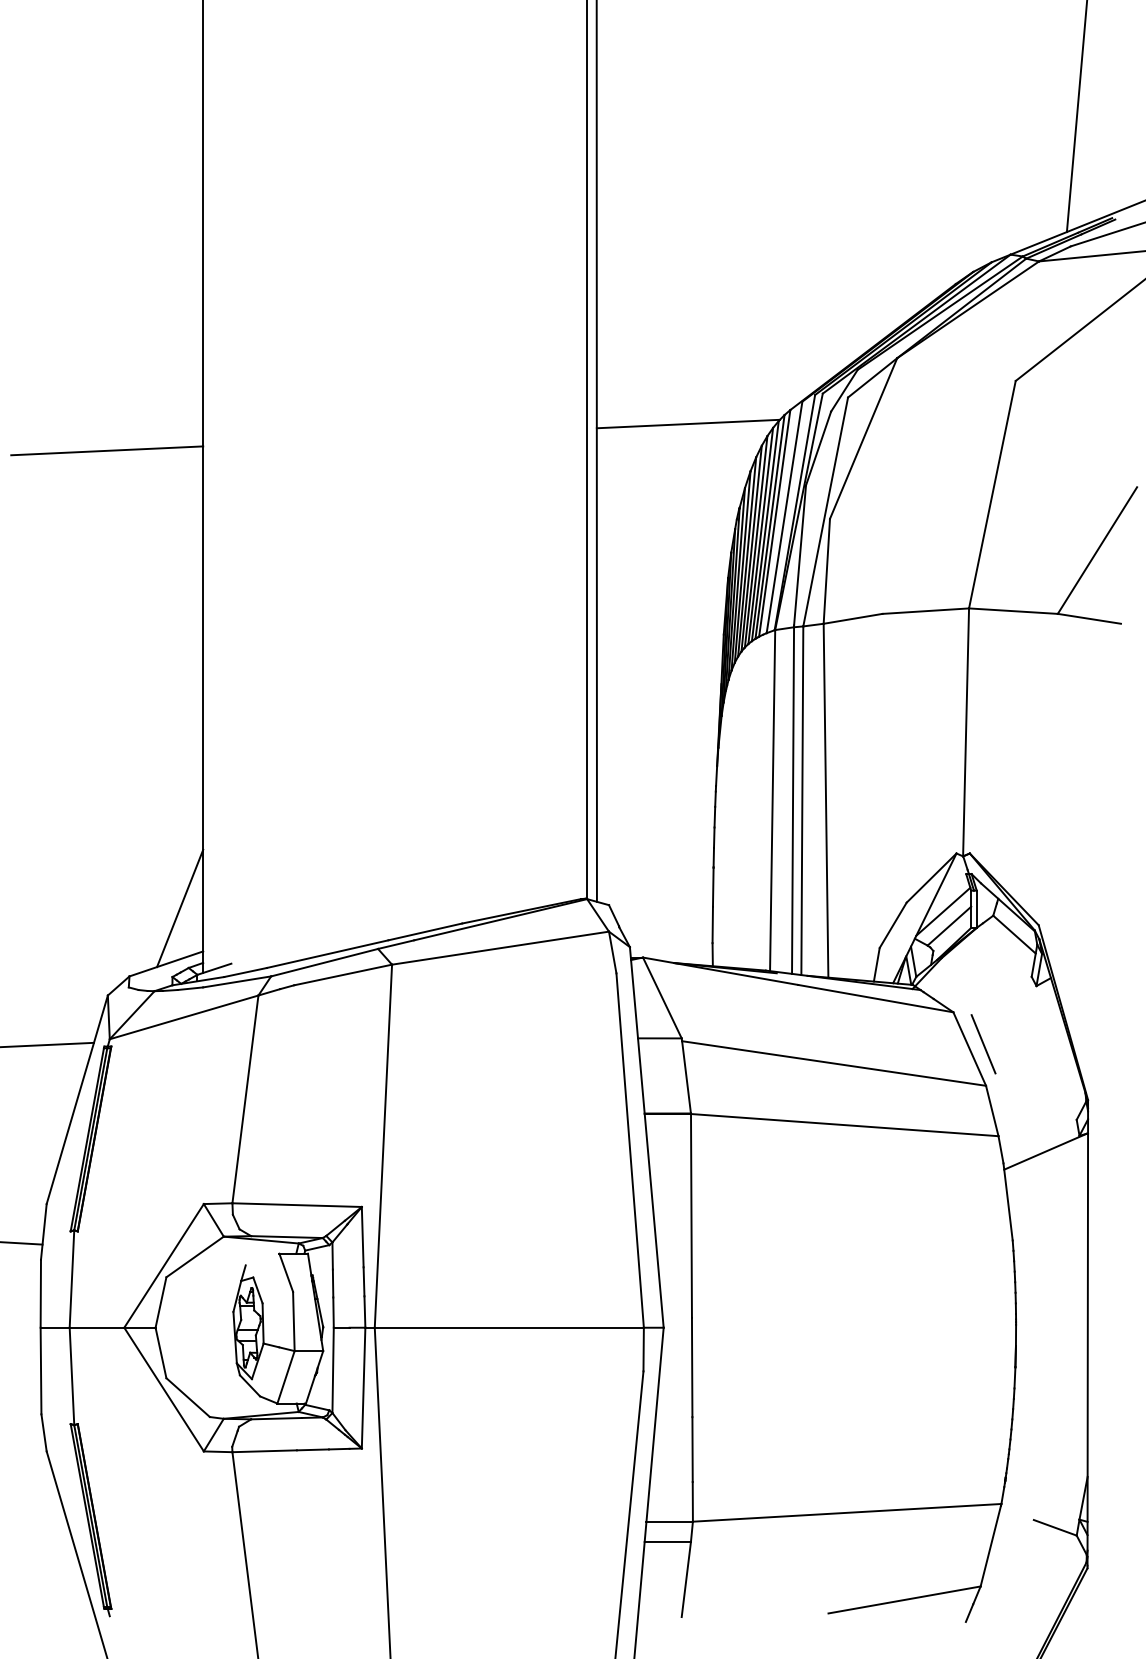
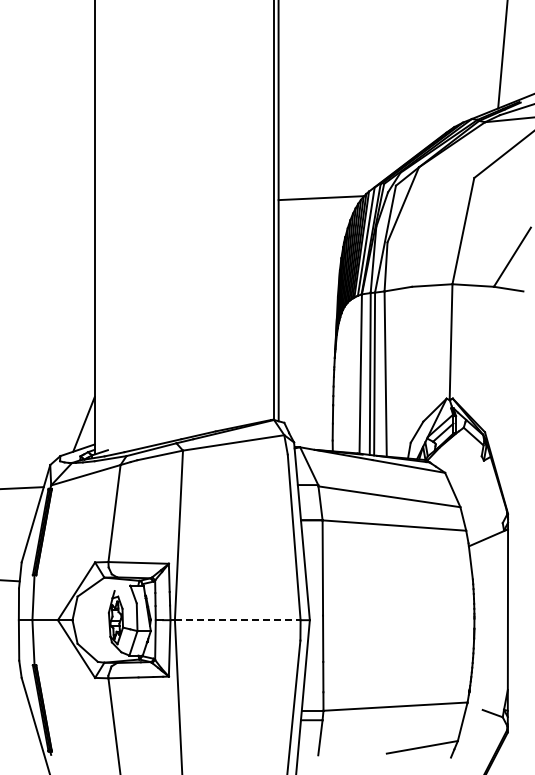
line: (106, 450) -> (49, 210), removed
line: (981, 1043) -> (458, 487), removed
line: (508, 1328) -> (237, 620), solid -> dashed

